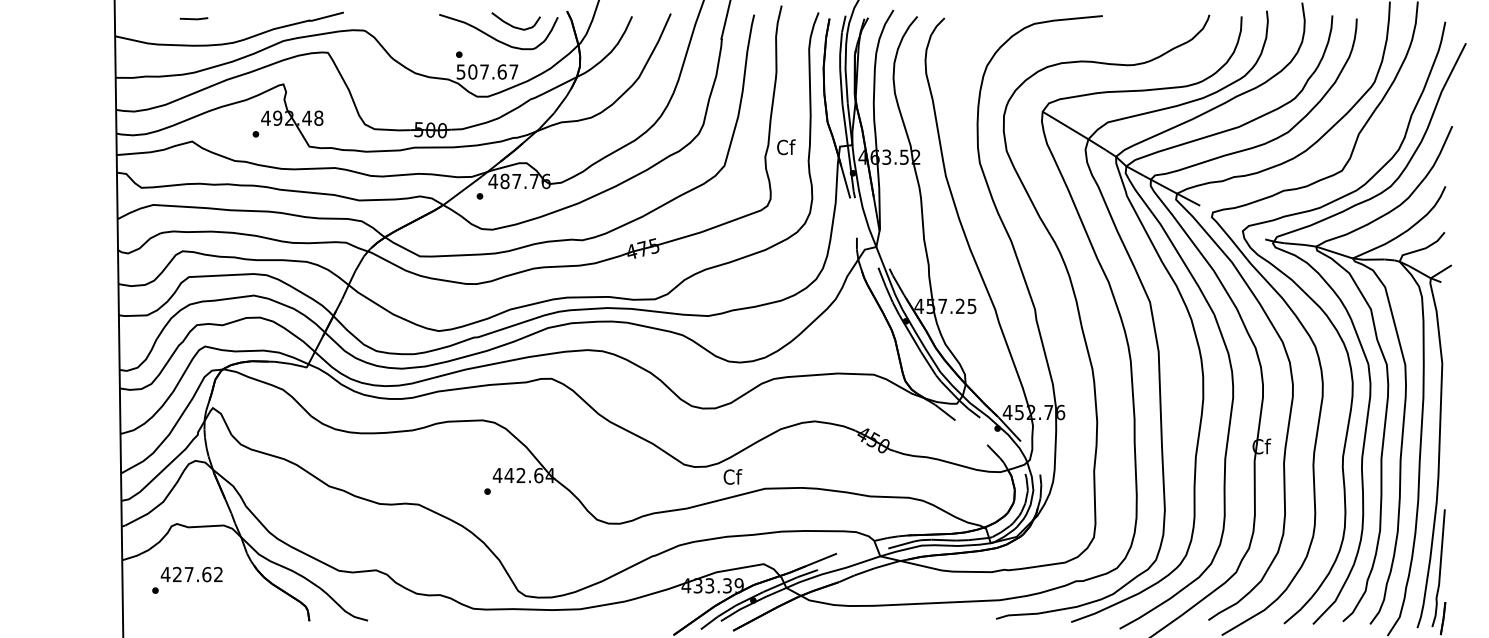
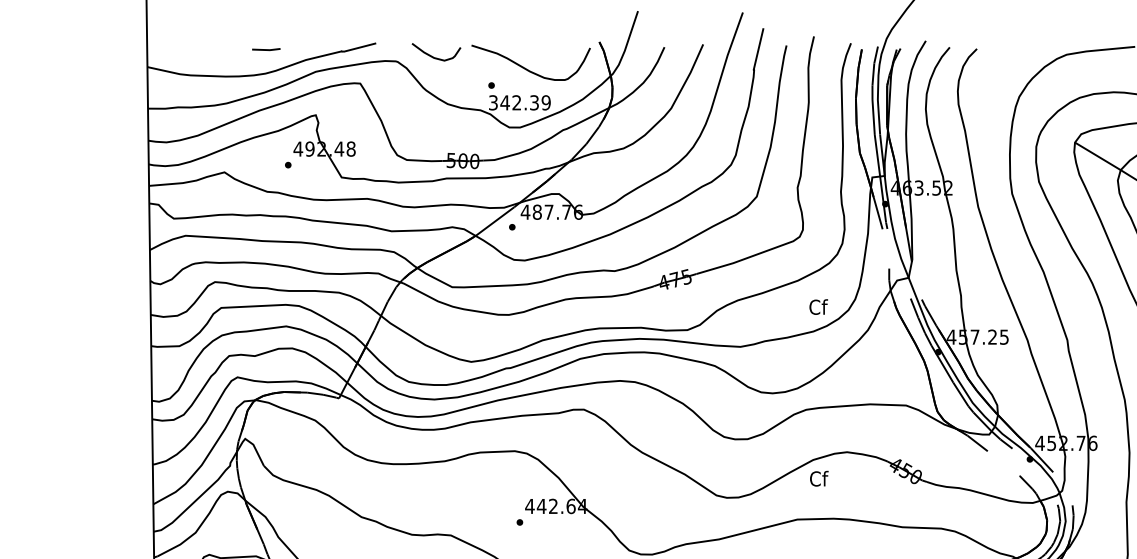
line: (193, 18) -> (265, 49), moved
curve: (513, 25) -> (433, 56), moved
text: (487, 71) -> (519, 102), 507.67 -> 342.39
text: (786, 147) -> (818, 307), moved
text: (732, 476) -> (818, 478), moved

